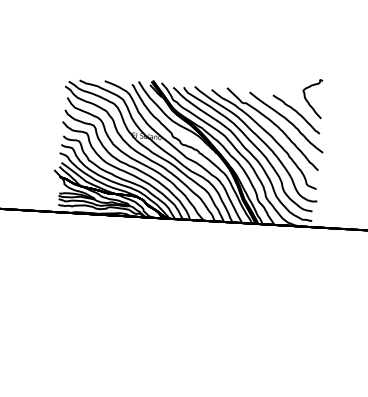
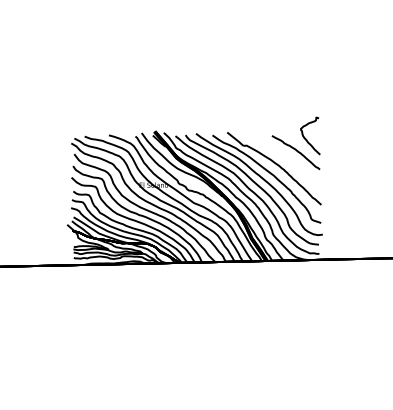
curve: (287, 120) -> (287, 159), removed

